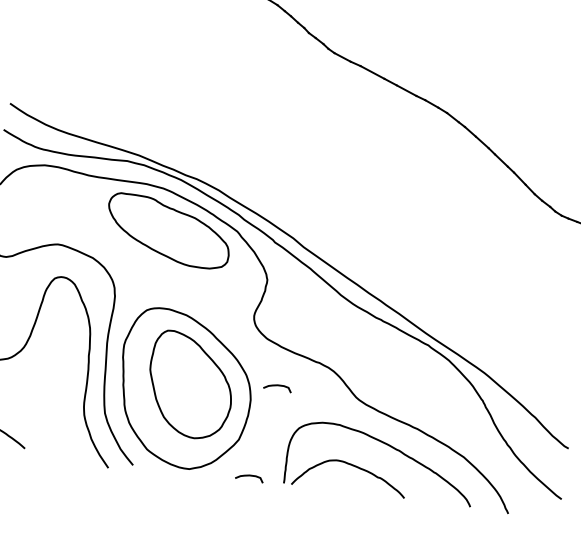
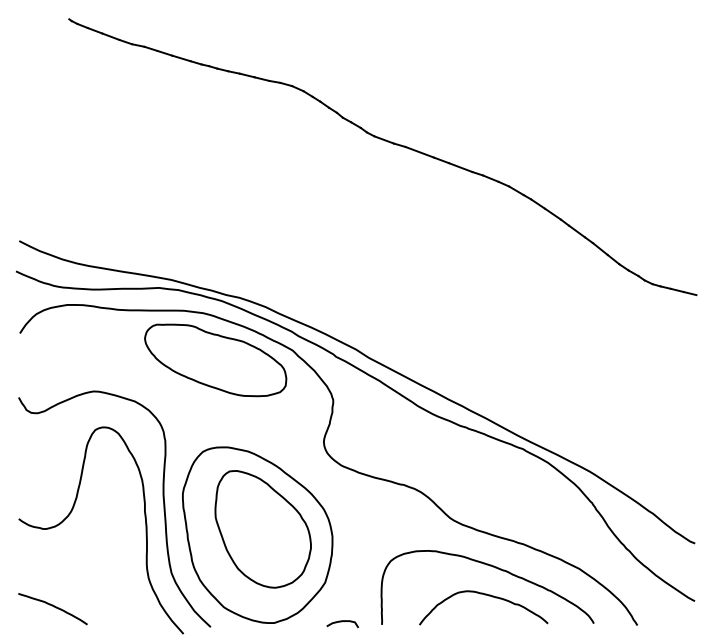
curve: (277, 386) -> (360, 517), removed
curve: (351, 466) -> (484, 595), moved

